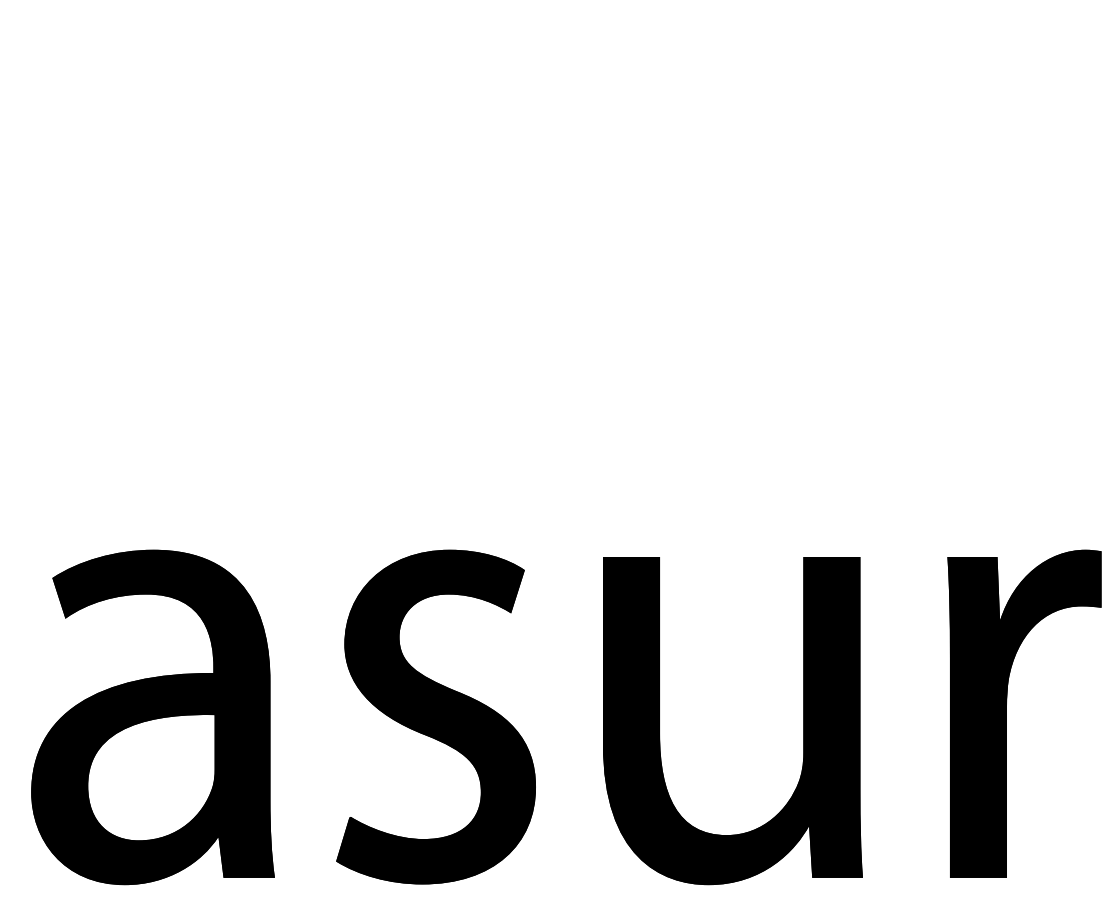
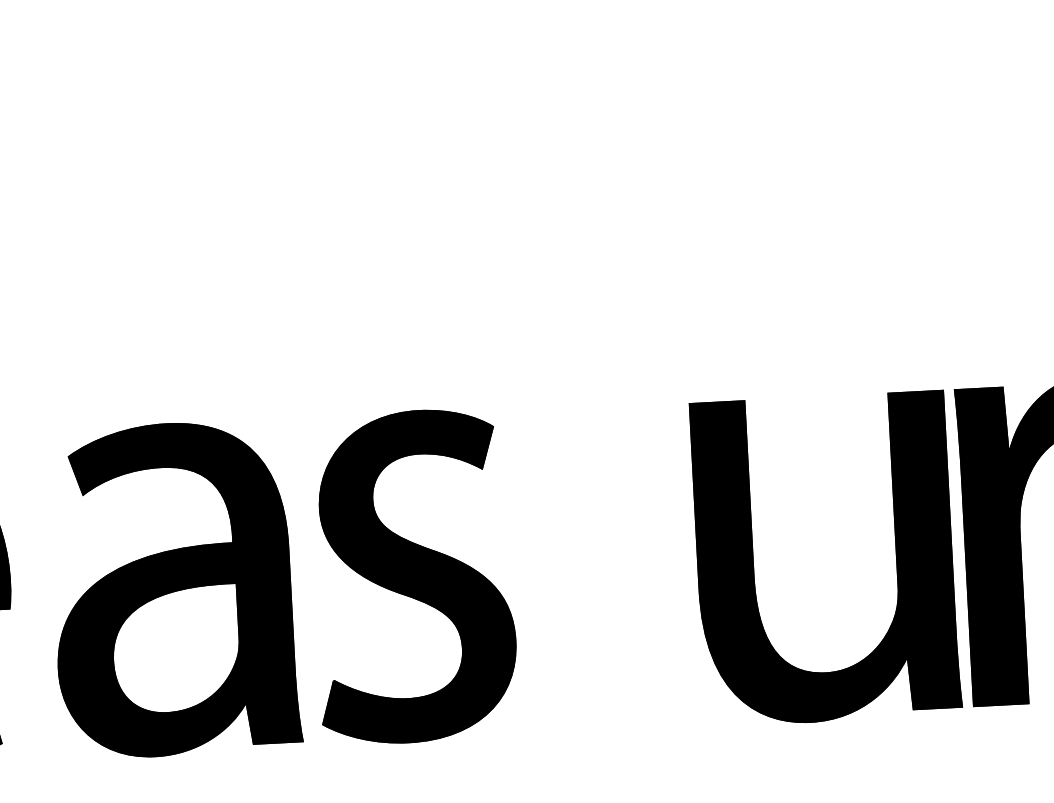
part: (435, 716) -> (413, 576), moved
part: (803, 721) -> (896, 555), moved

